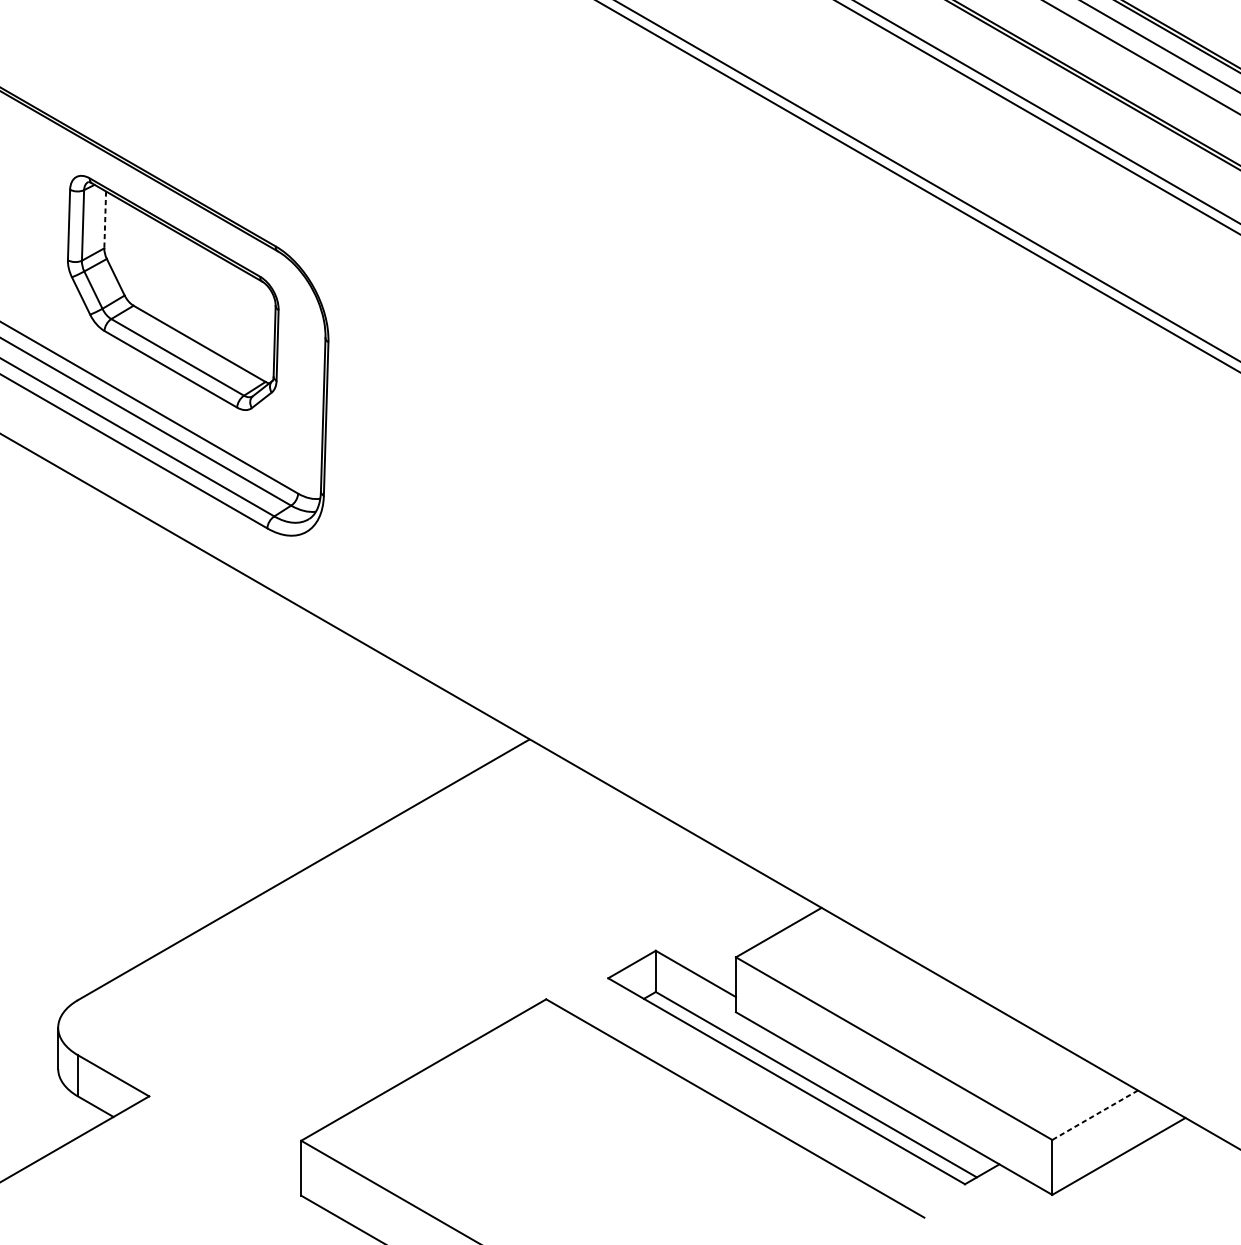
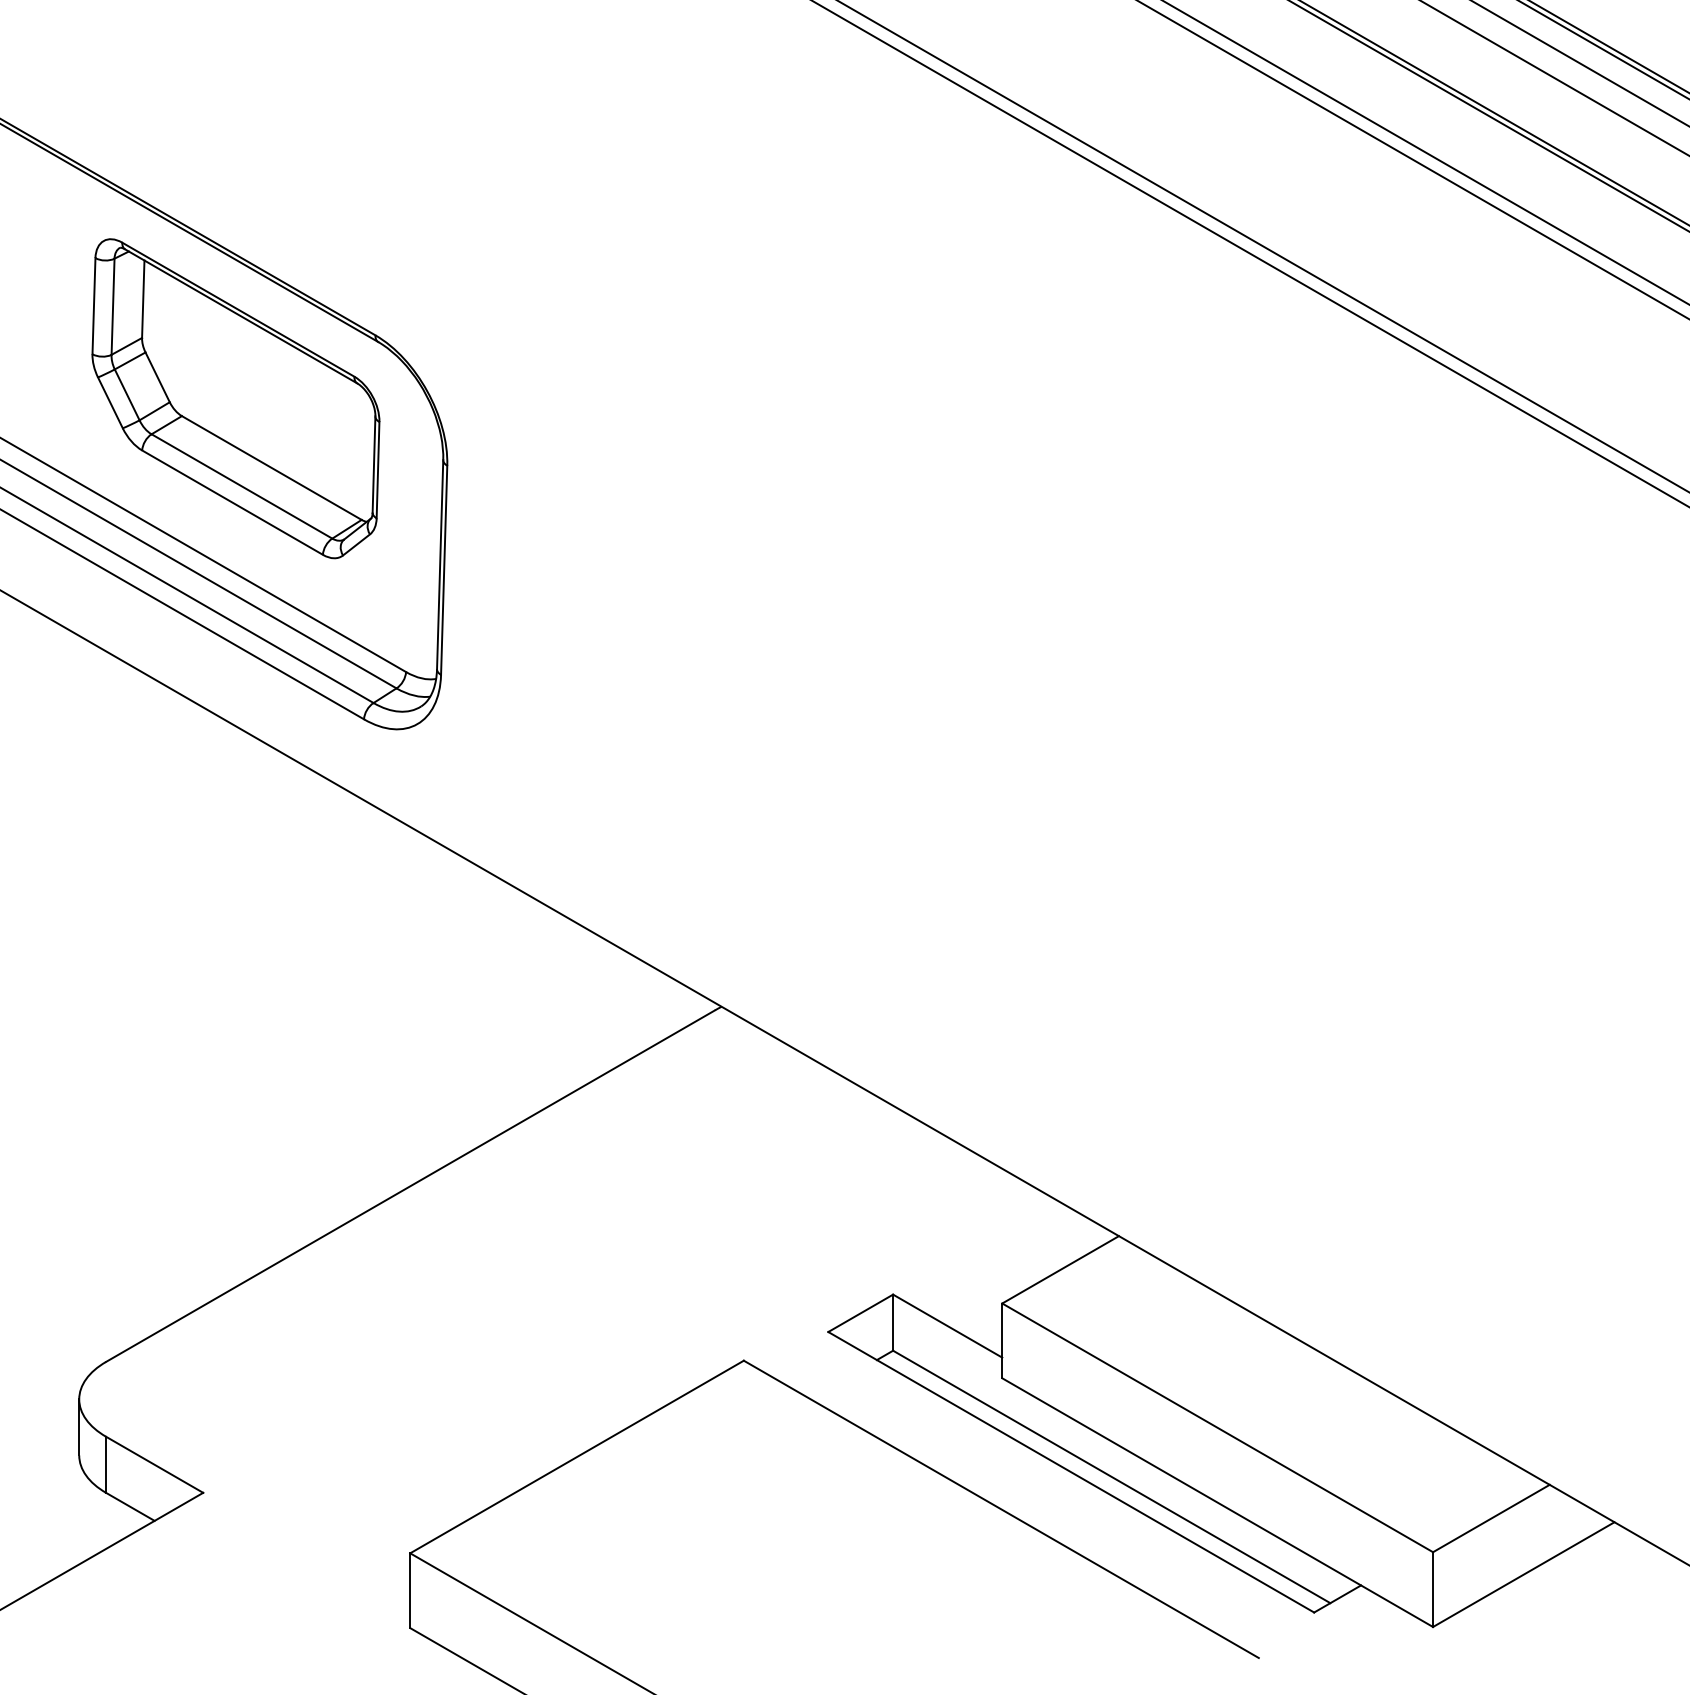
line: (105, 220) -> (143, 299), dashed -> solid
line: (1094, 1115) -> (1490, 1518), dashed -> solid

